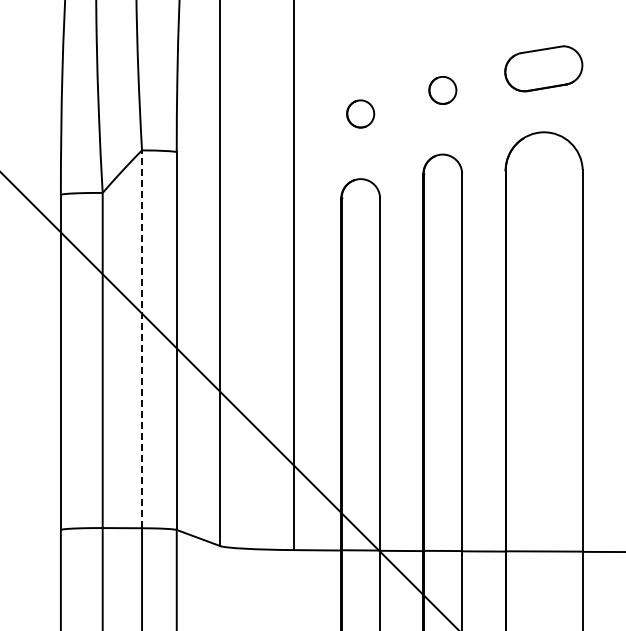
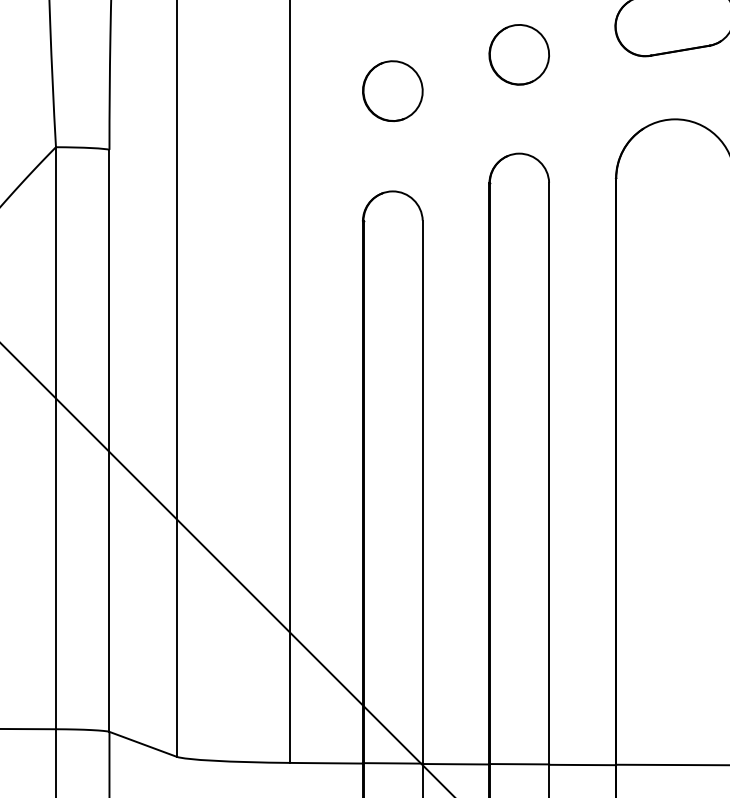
part: (442, 90) -> (518, 54), size x1.43
part: (360, 113) -> (392, 90), size x1.43
line: (142, 339) -> (56, 438), dashed -> solid

